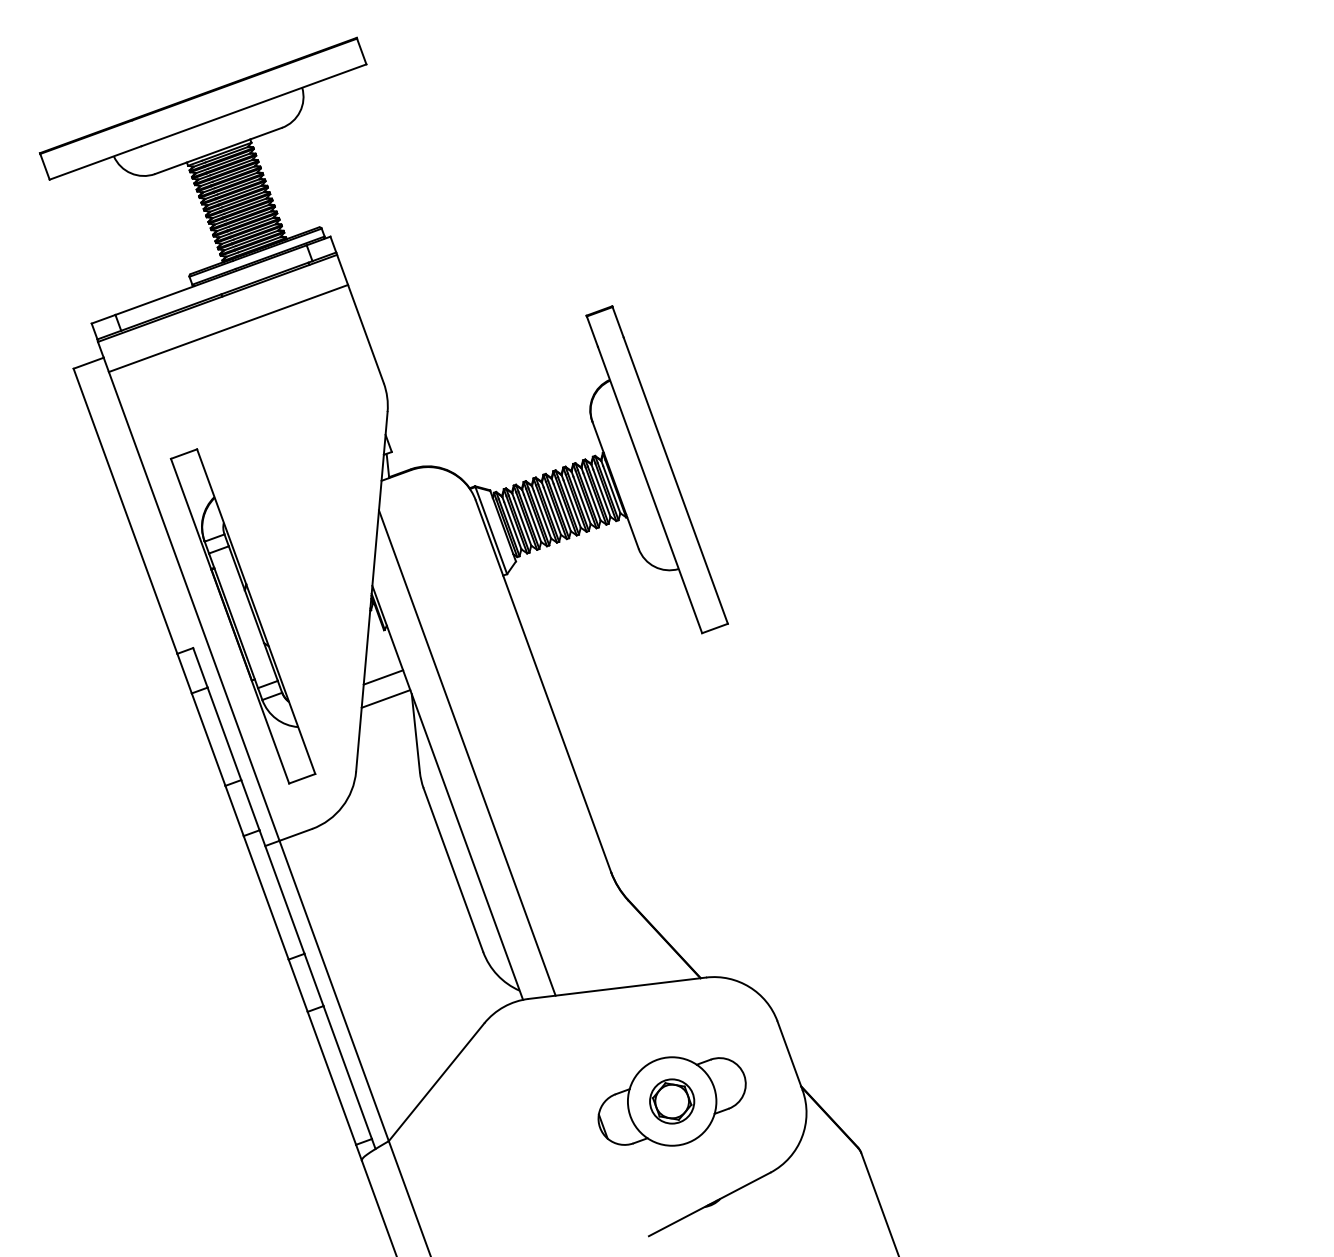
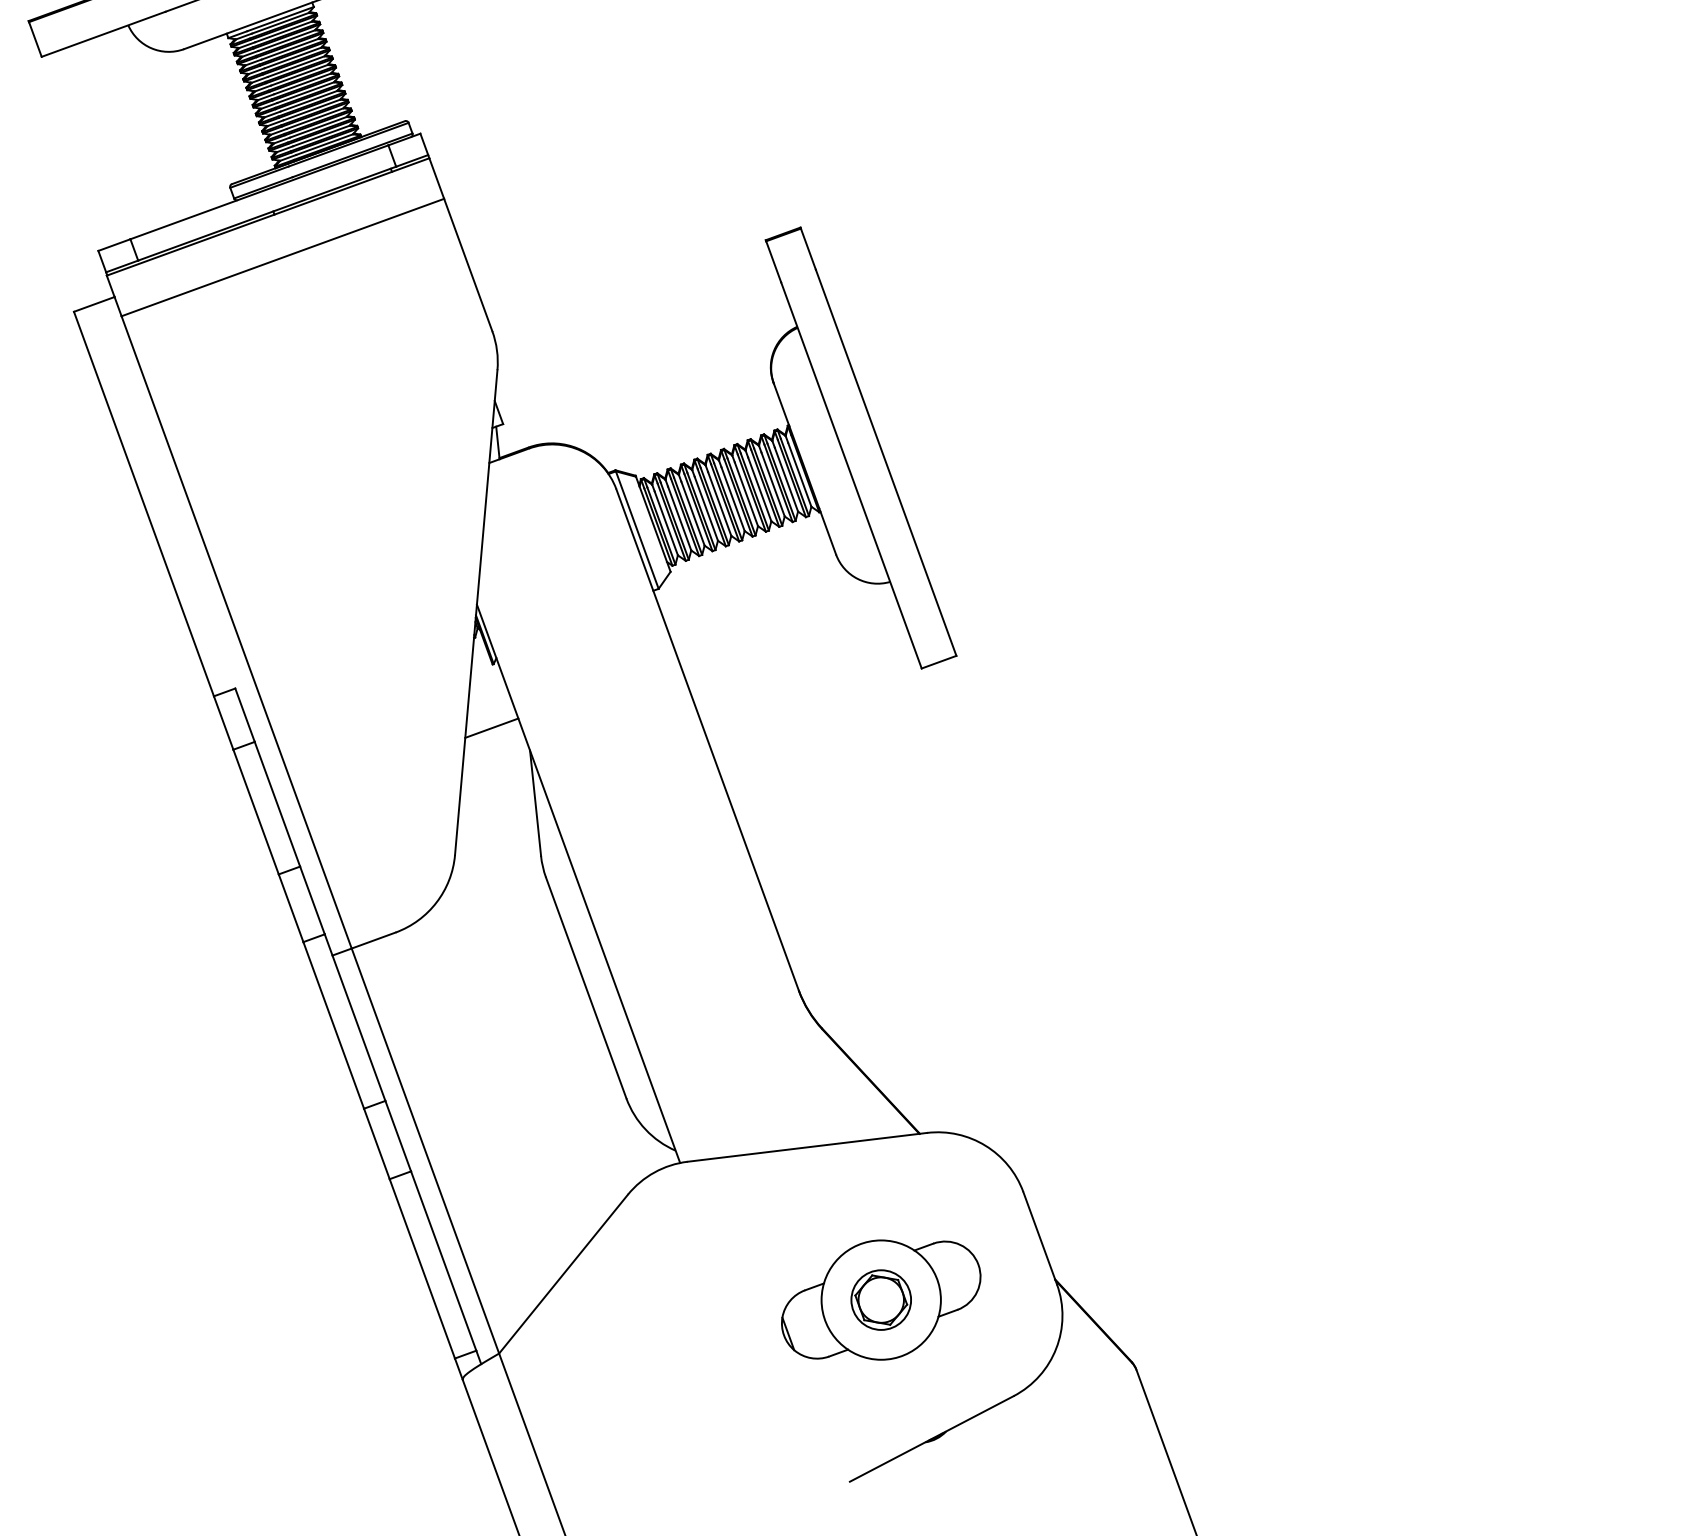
part: (242, 616) -> (301, 645), removed
line: (385, 698) -> (494, 756), removed
line: (466, 752) -> (603, 829), removed

